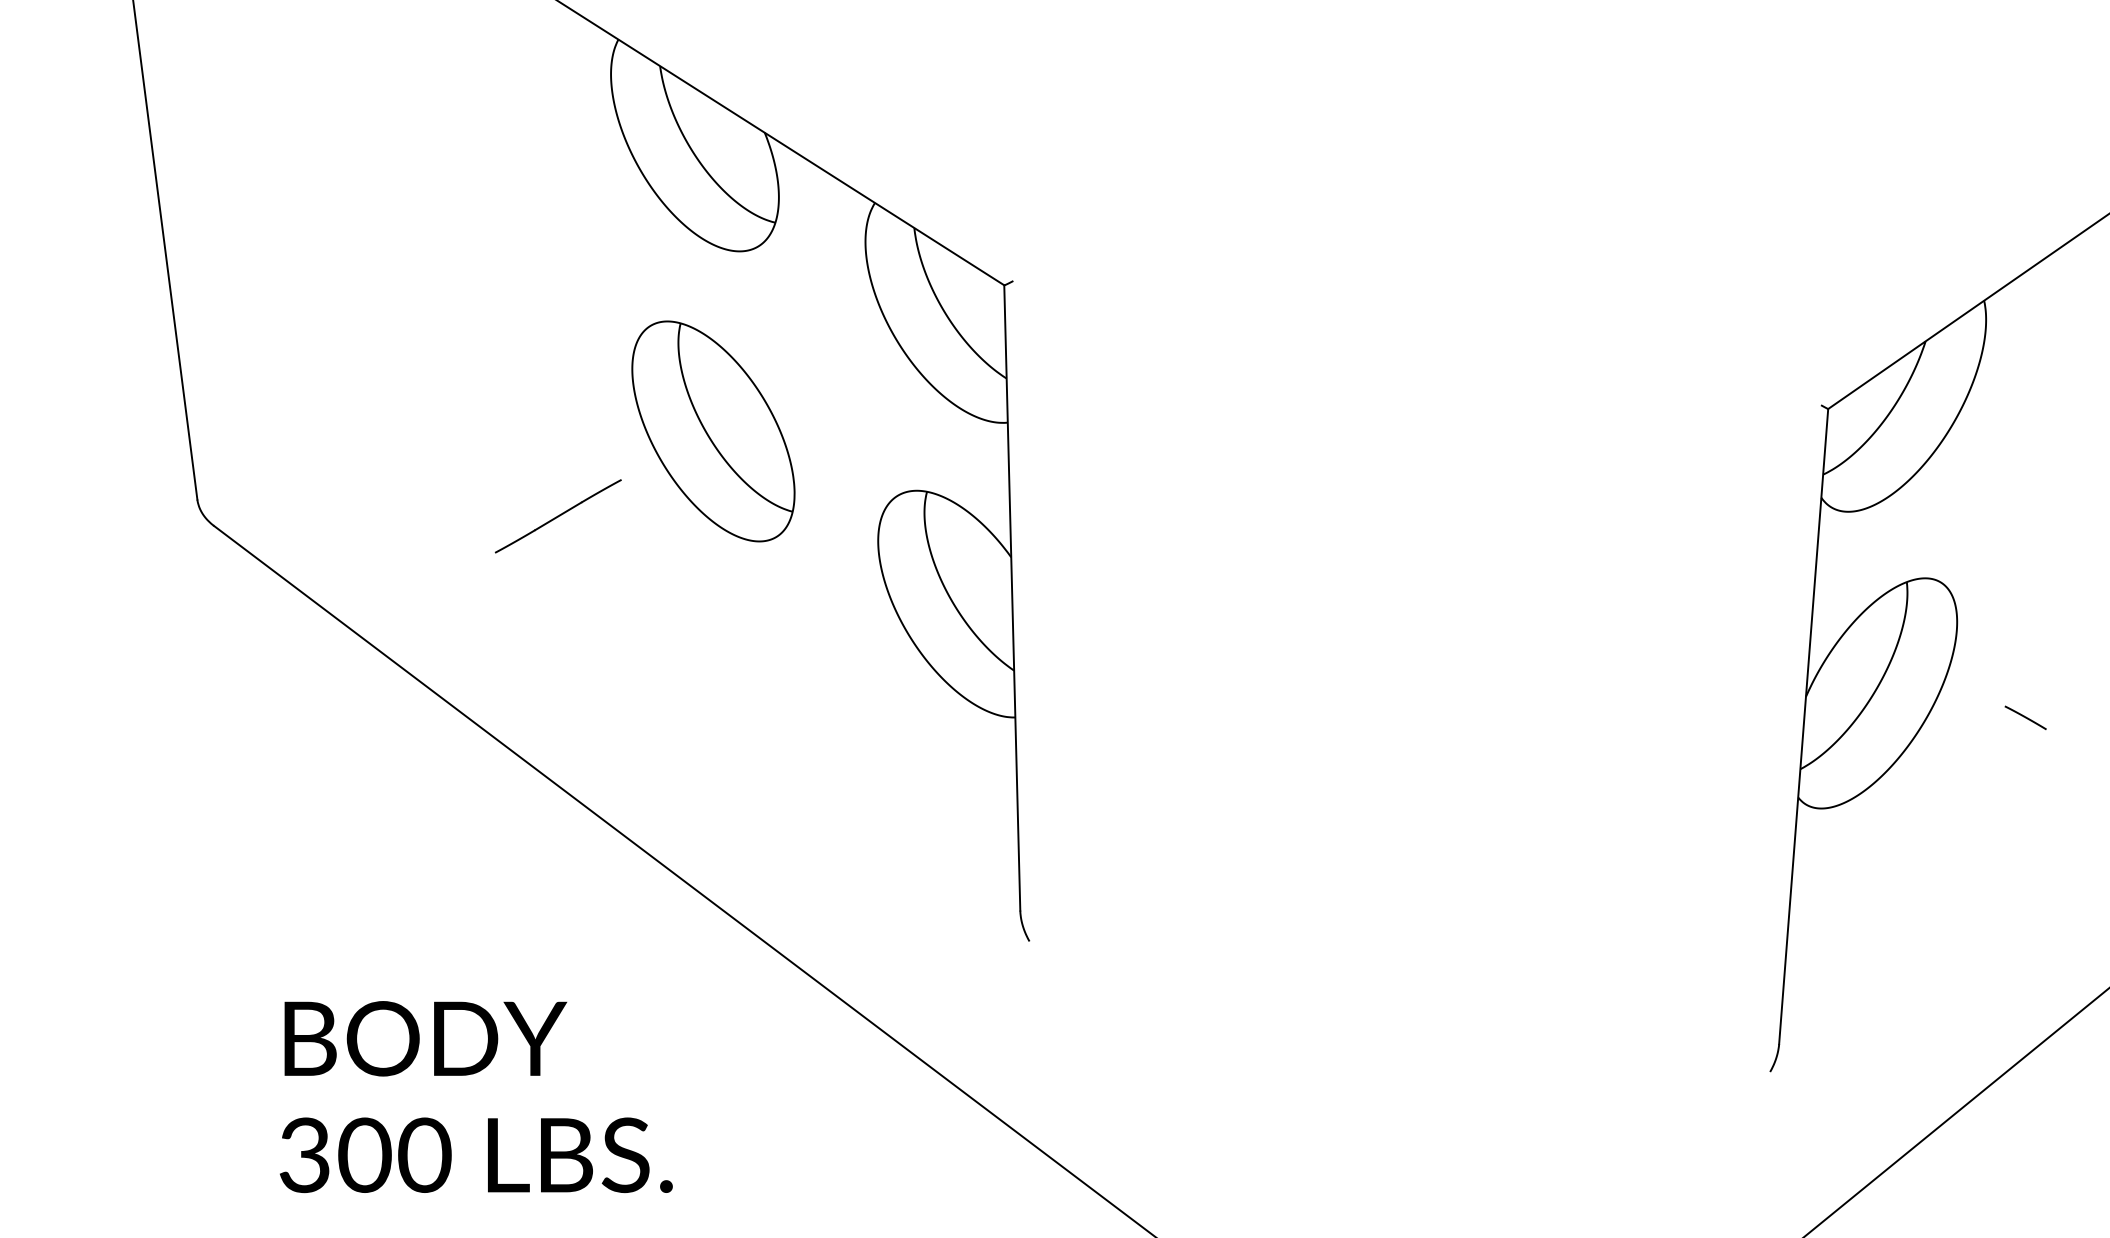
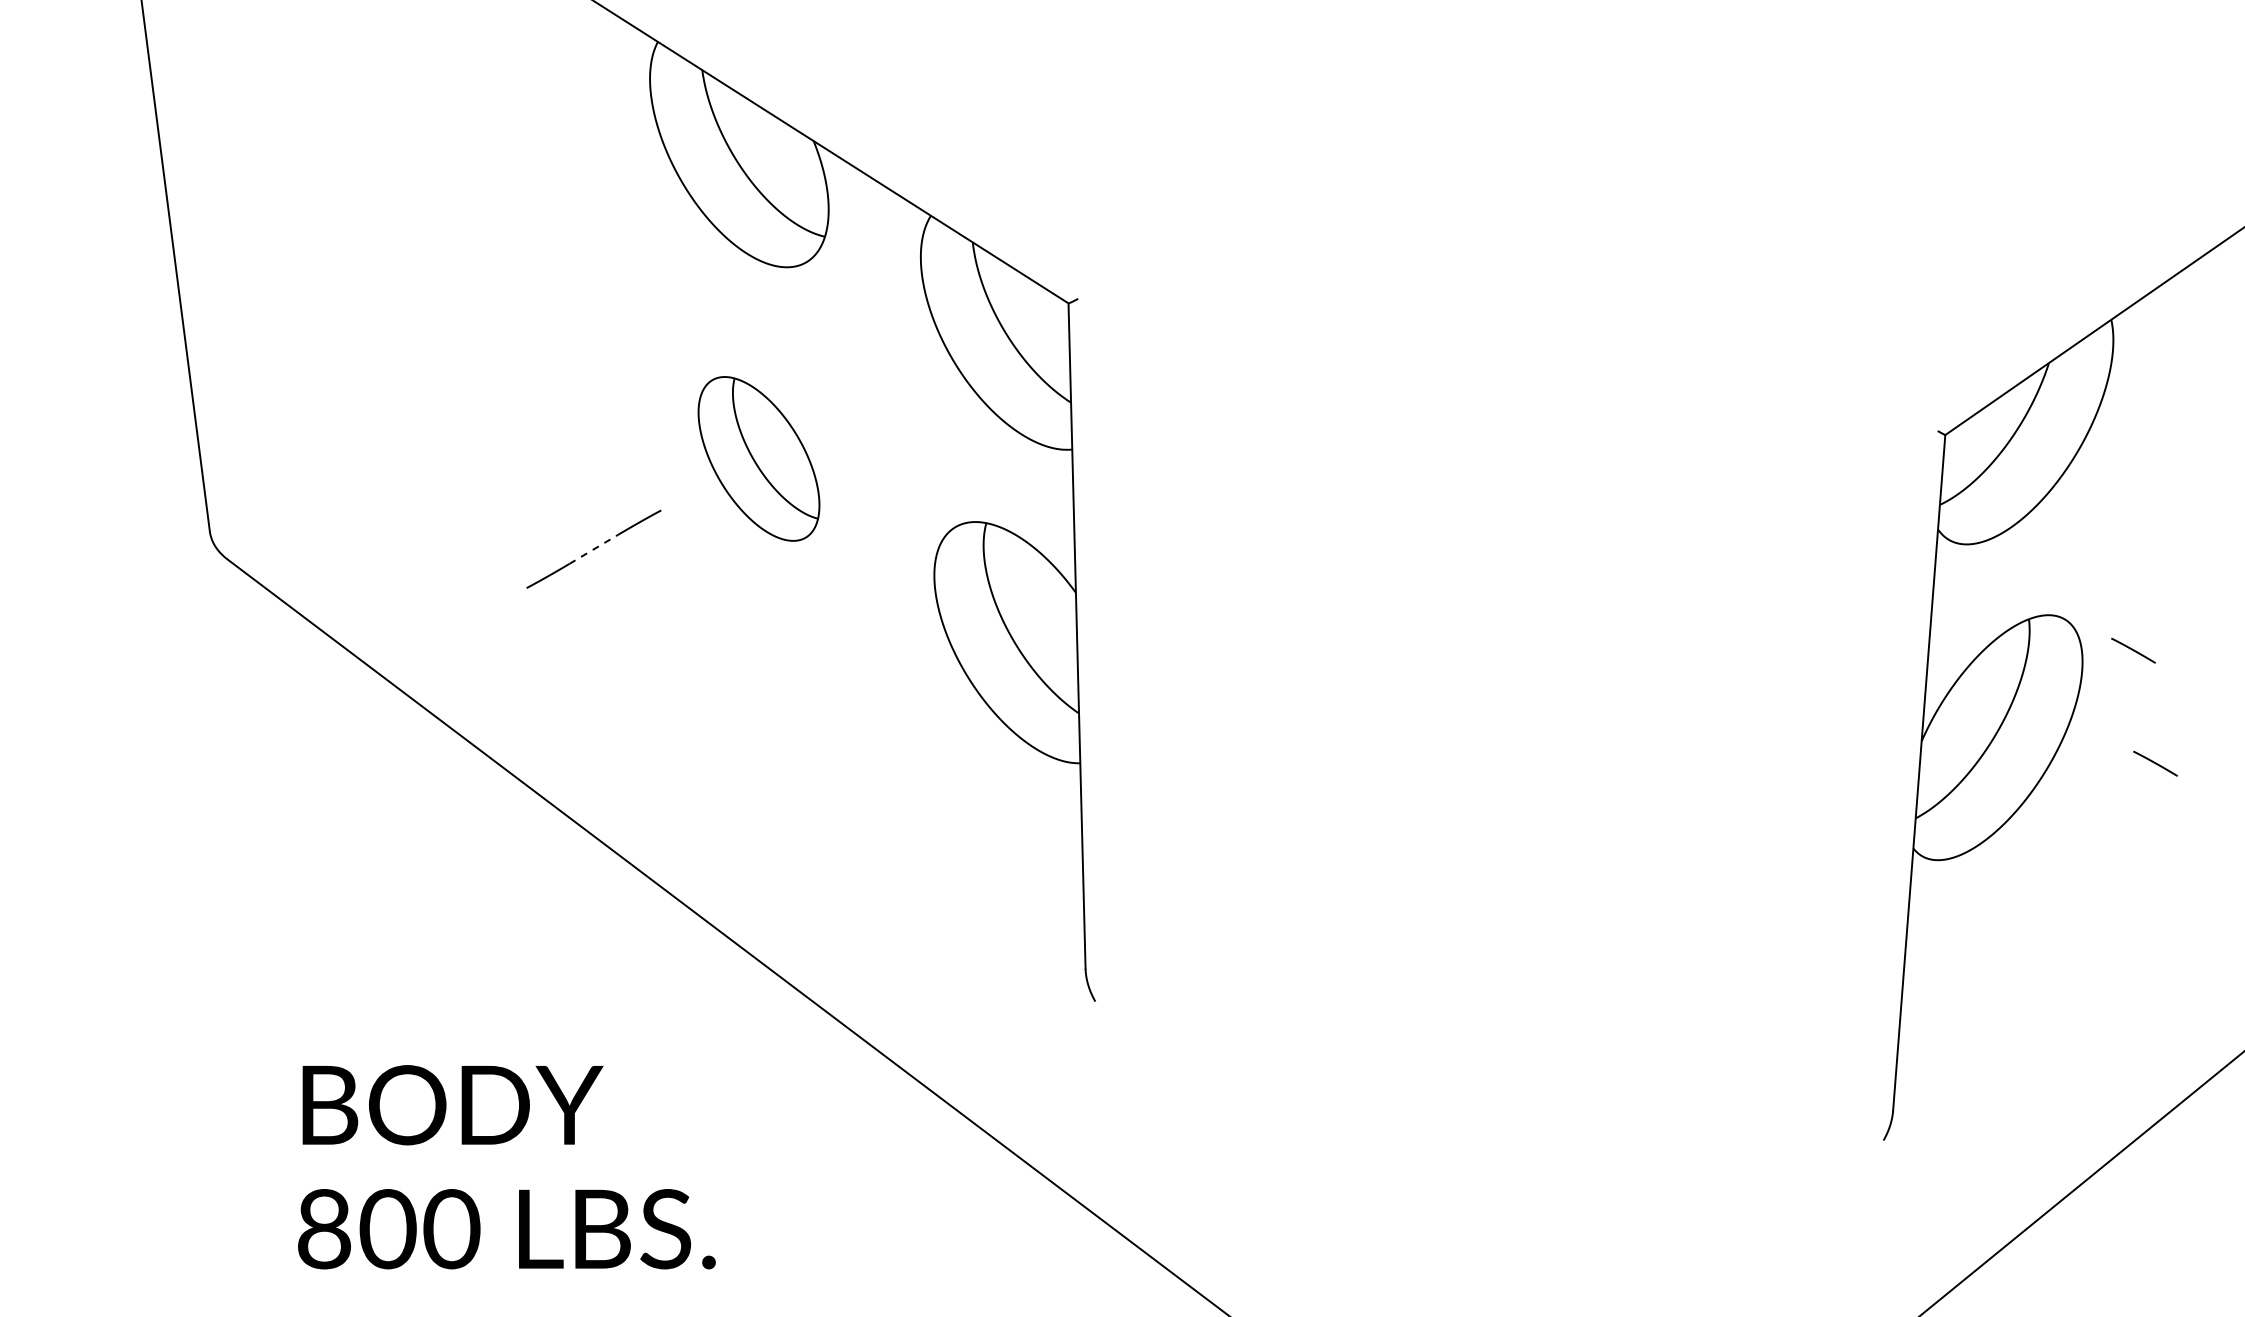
part: (712, 431) -> (758, 458), size x0.7
line: (558, 516) -> (594, 549), solid -> dashed
line: (2005, 611) -> (2133, 650), added
text: (304, 1155) -> (323, 1229), 300 -> 800

